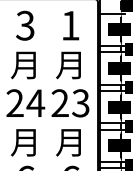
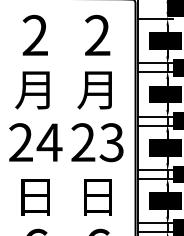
text: (24, 25) -> (34, 35), 3 -> 2
text: (70, 25) -> (97, 34), 1 -> 2
text: (23, 143) -> (32, 197), 月 -> 日
text: (68, 143) -> (94, 197), 月 -> 日

